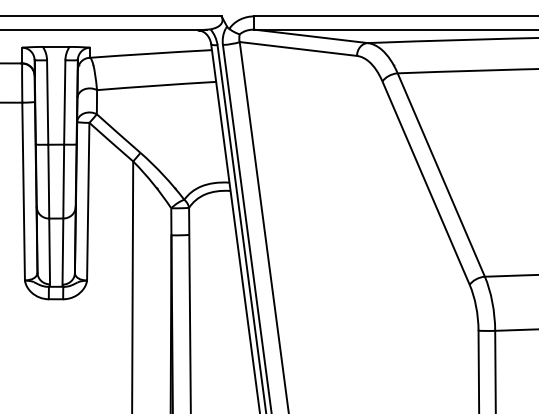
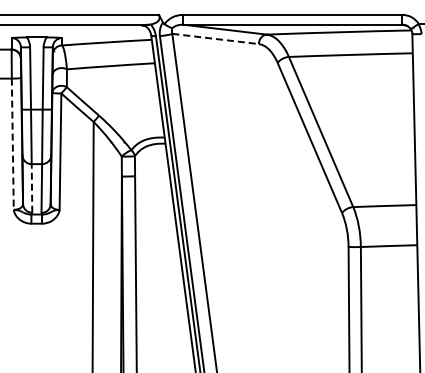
line: (298, 48) -> (215, 38), solid -> dashed
line: (23, 191) -> (12, 144), solid -> dashed
line: (50, 250) -> (32, 187), solid -> dashed

